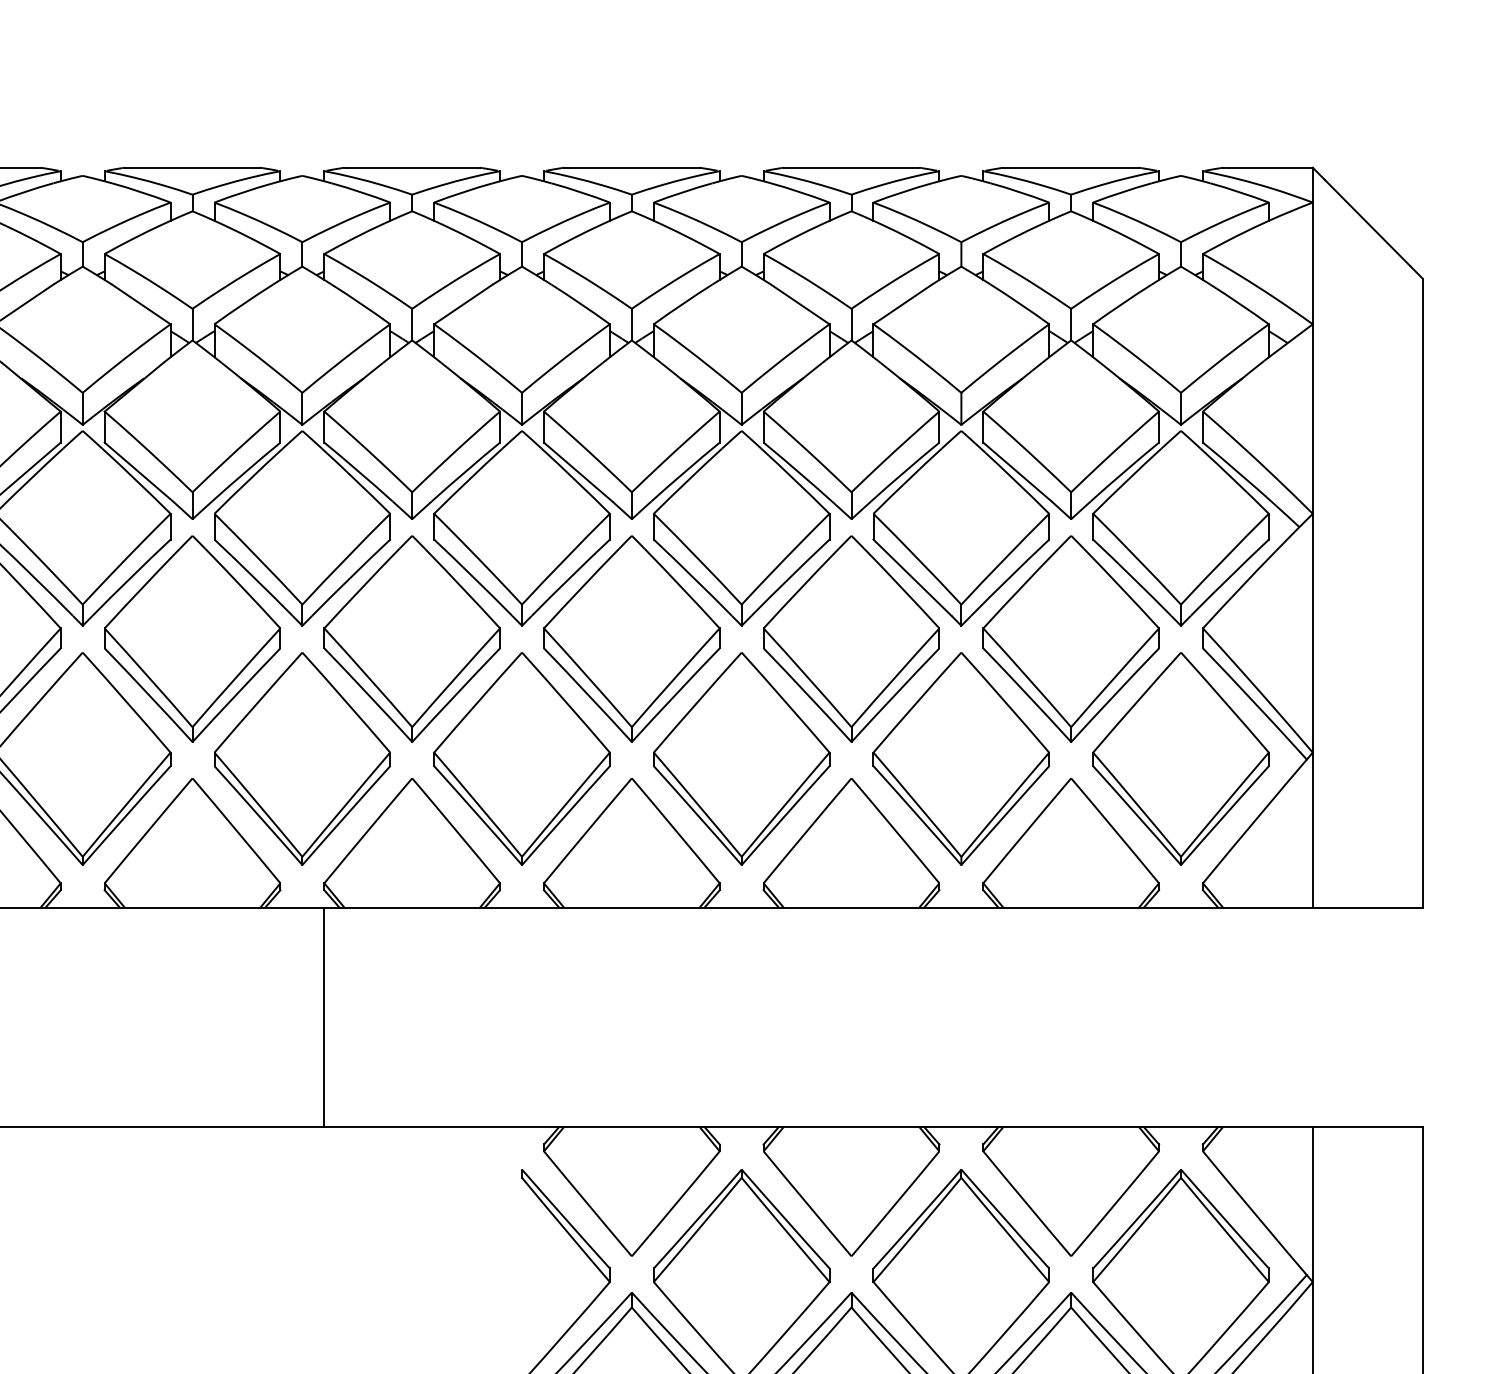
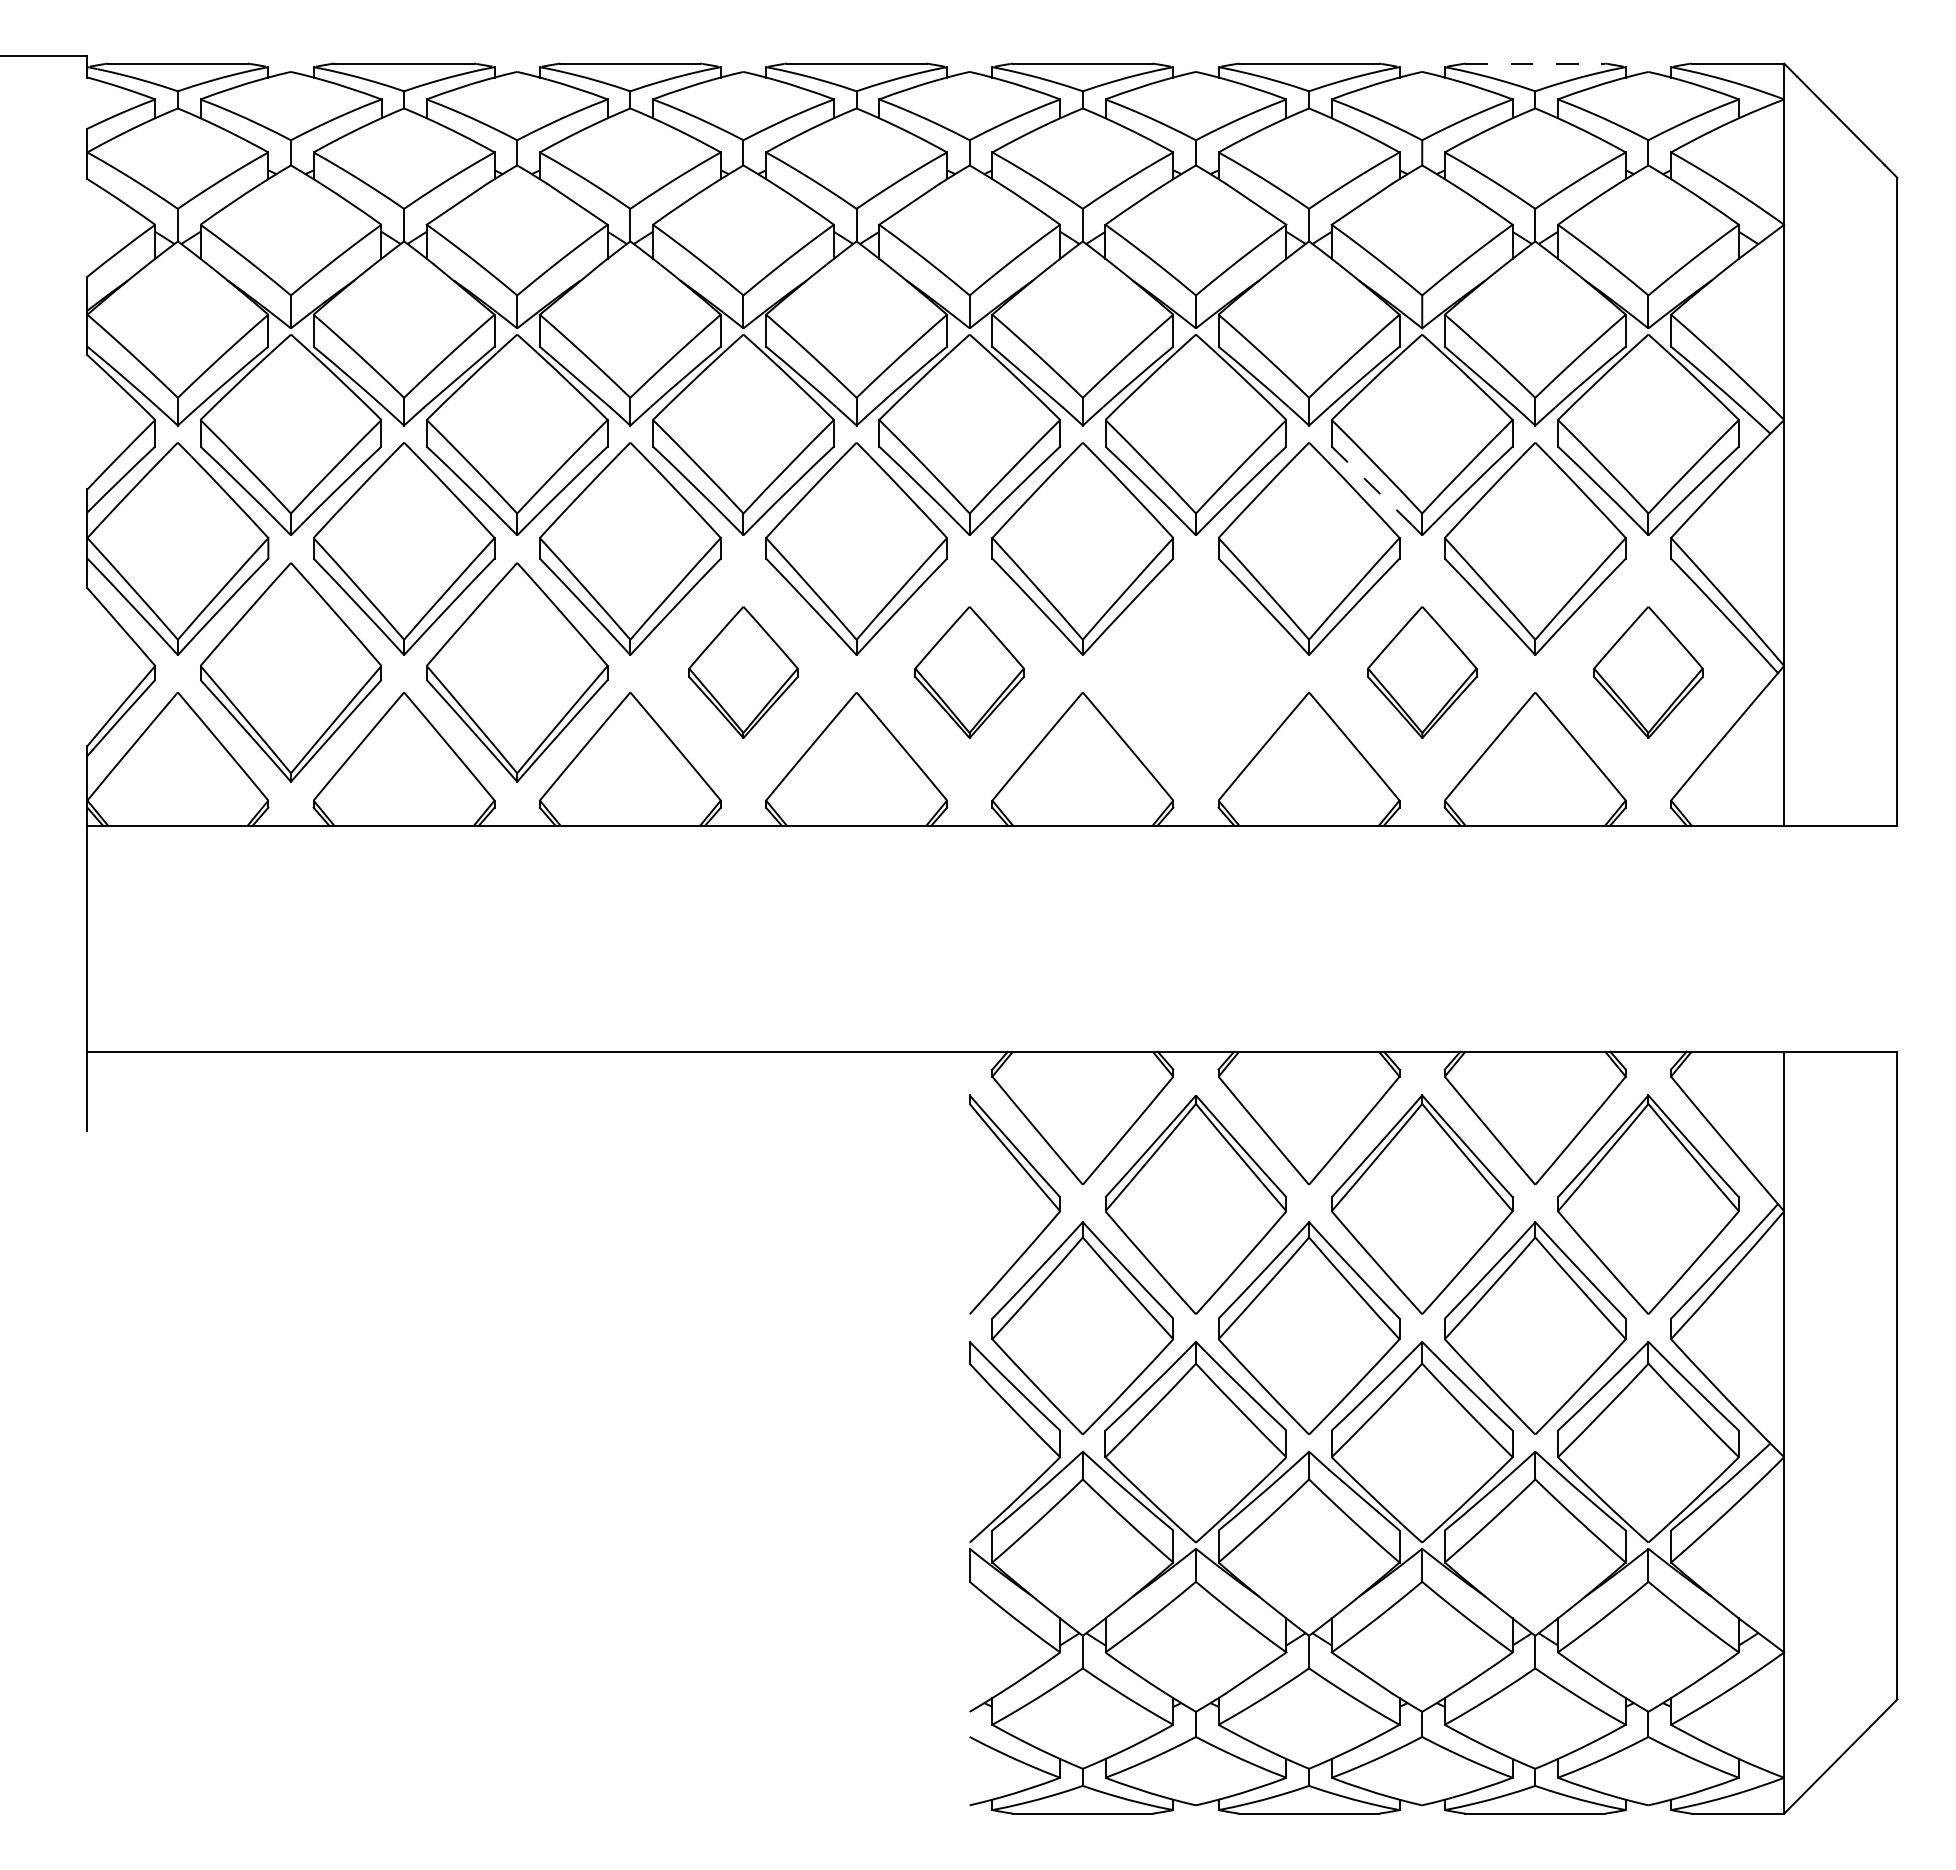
line: (1071, 167) -> (1535, 63), solid -> dashed
line: (913, 578) -> (1372, 486), solid -> dashed
part: (302, 758) -> (743, 672), size x0.6
part: (521, 758) -> (969, 672), size x0.6
part: (741, 758) -> (1195, 672), removed
part: (961, 758) -> (1422, 672), size x0.6
part: (1181, 758) -> (1648, 672), size x0.6
line: (324, 1017) -> (766, 938), removed

